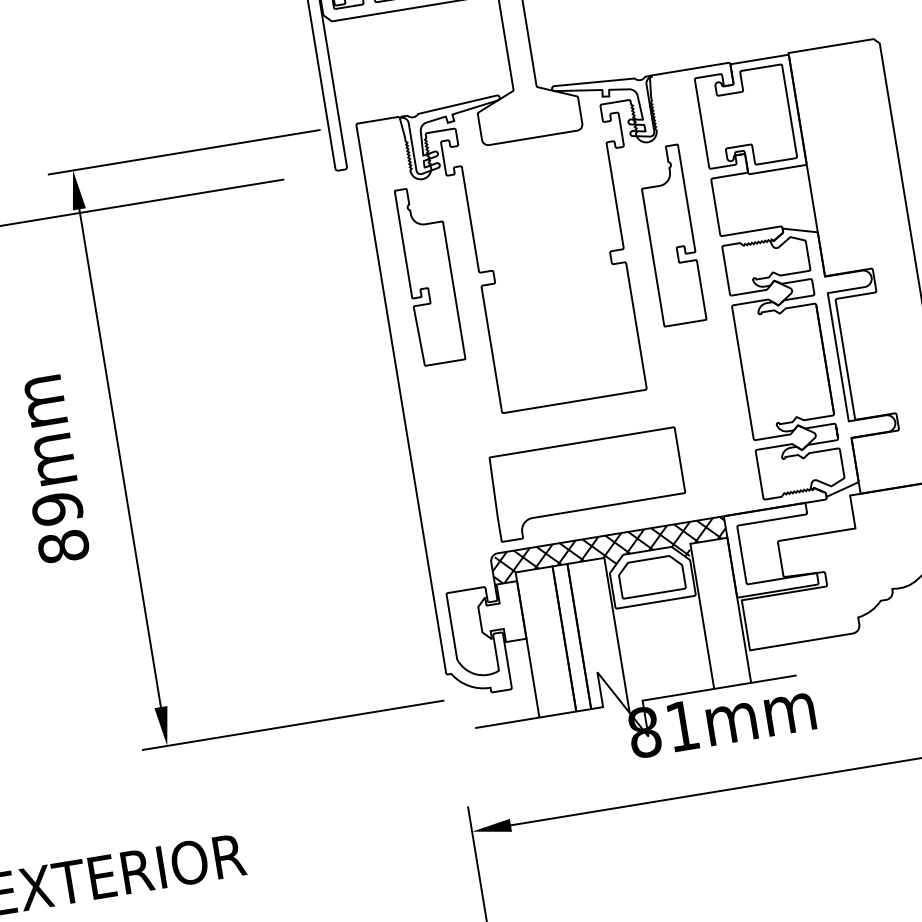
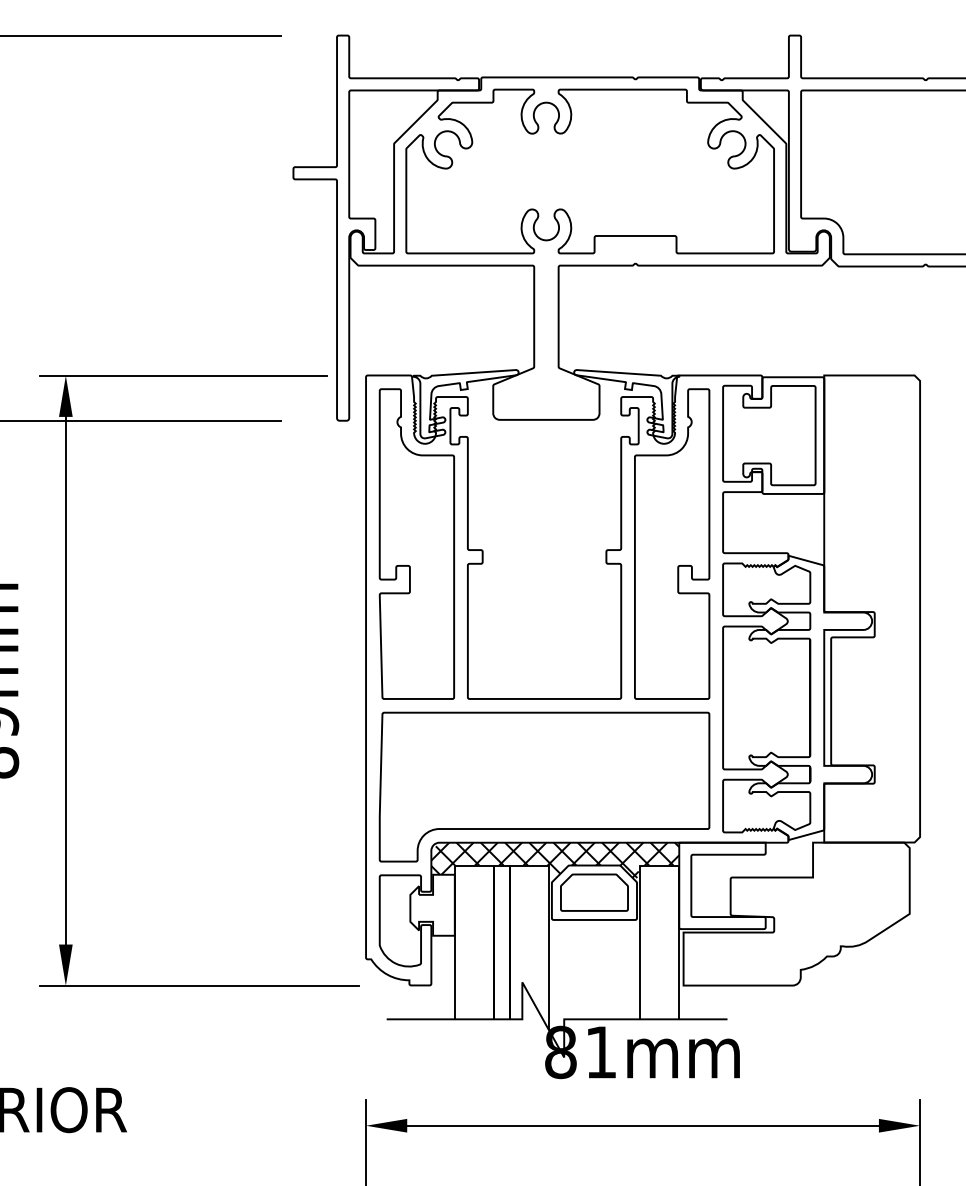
part: (671, 235) -> (672, 543), size x1.67
part: (429, 274) -> (416, 543), size x1.67
part: (588, 484) -> (544, 786), size x1.67

